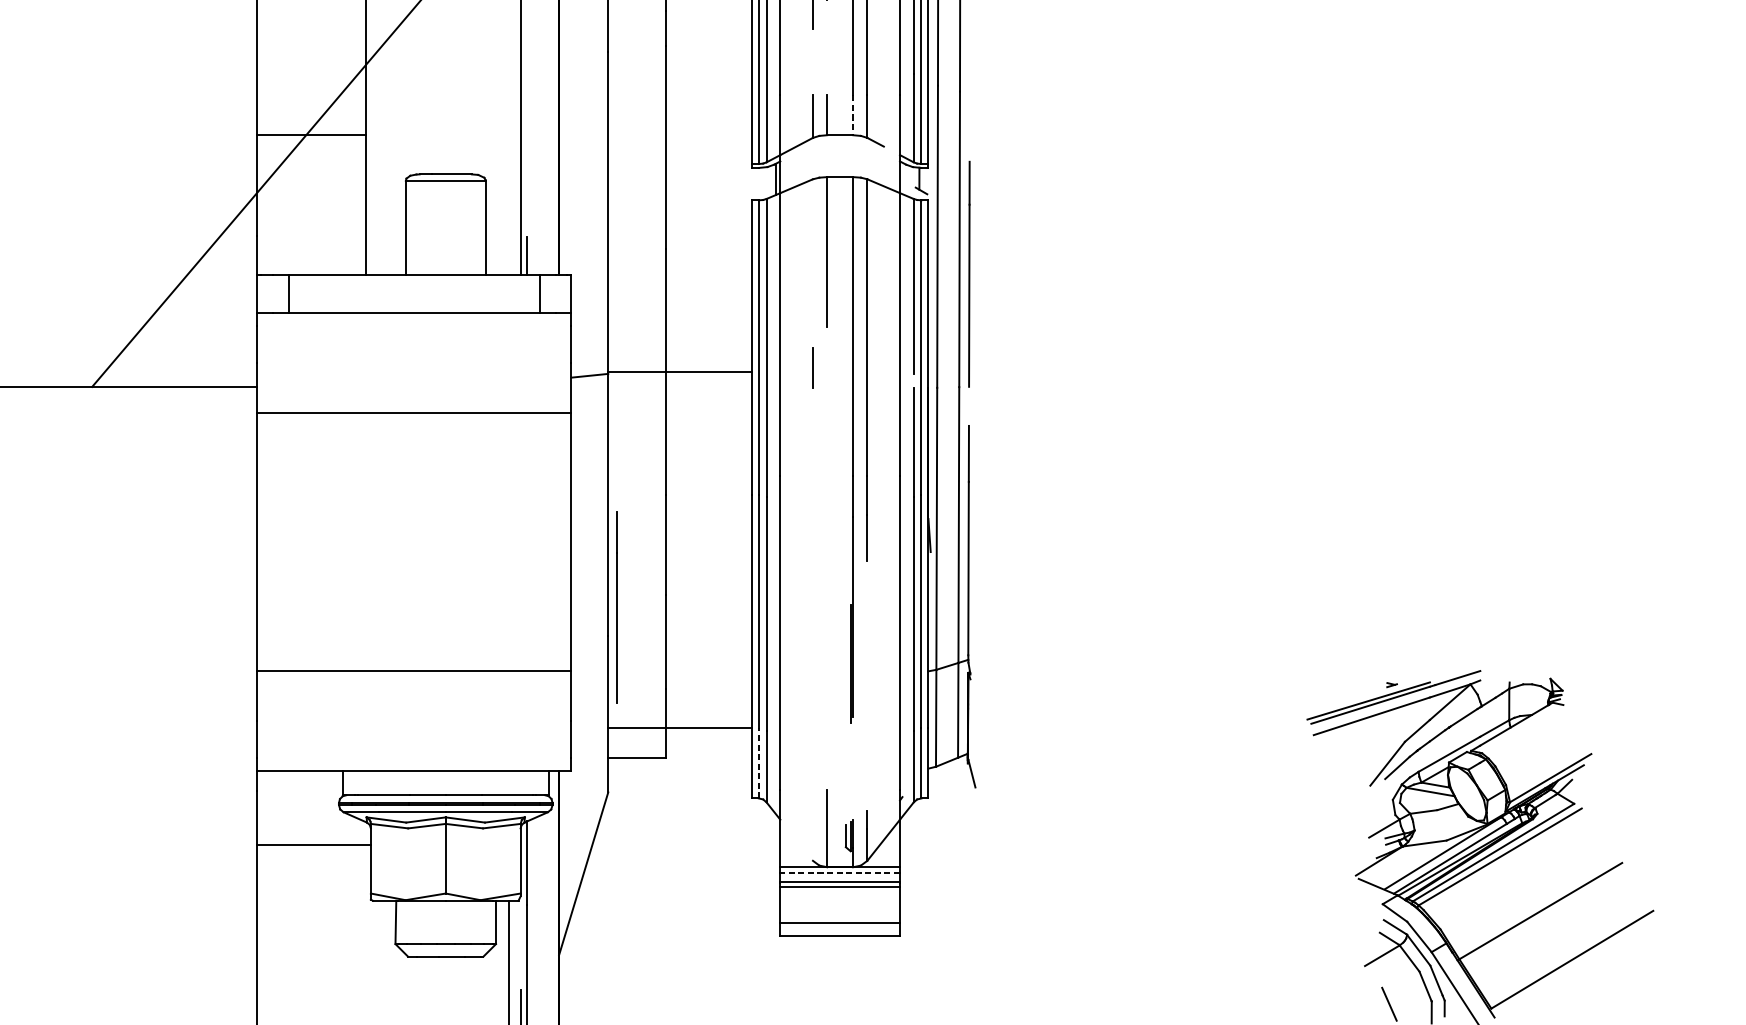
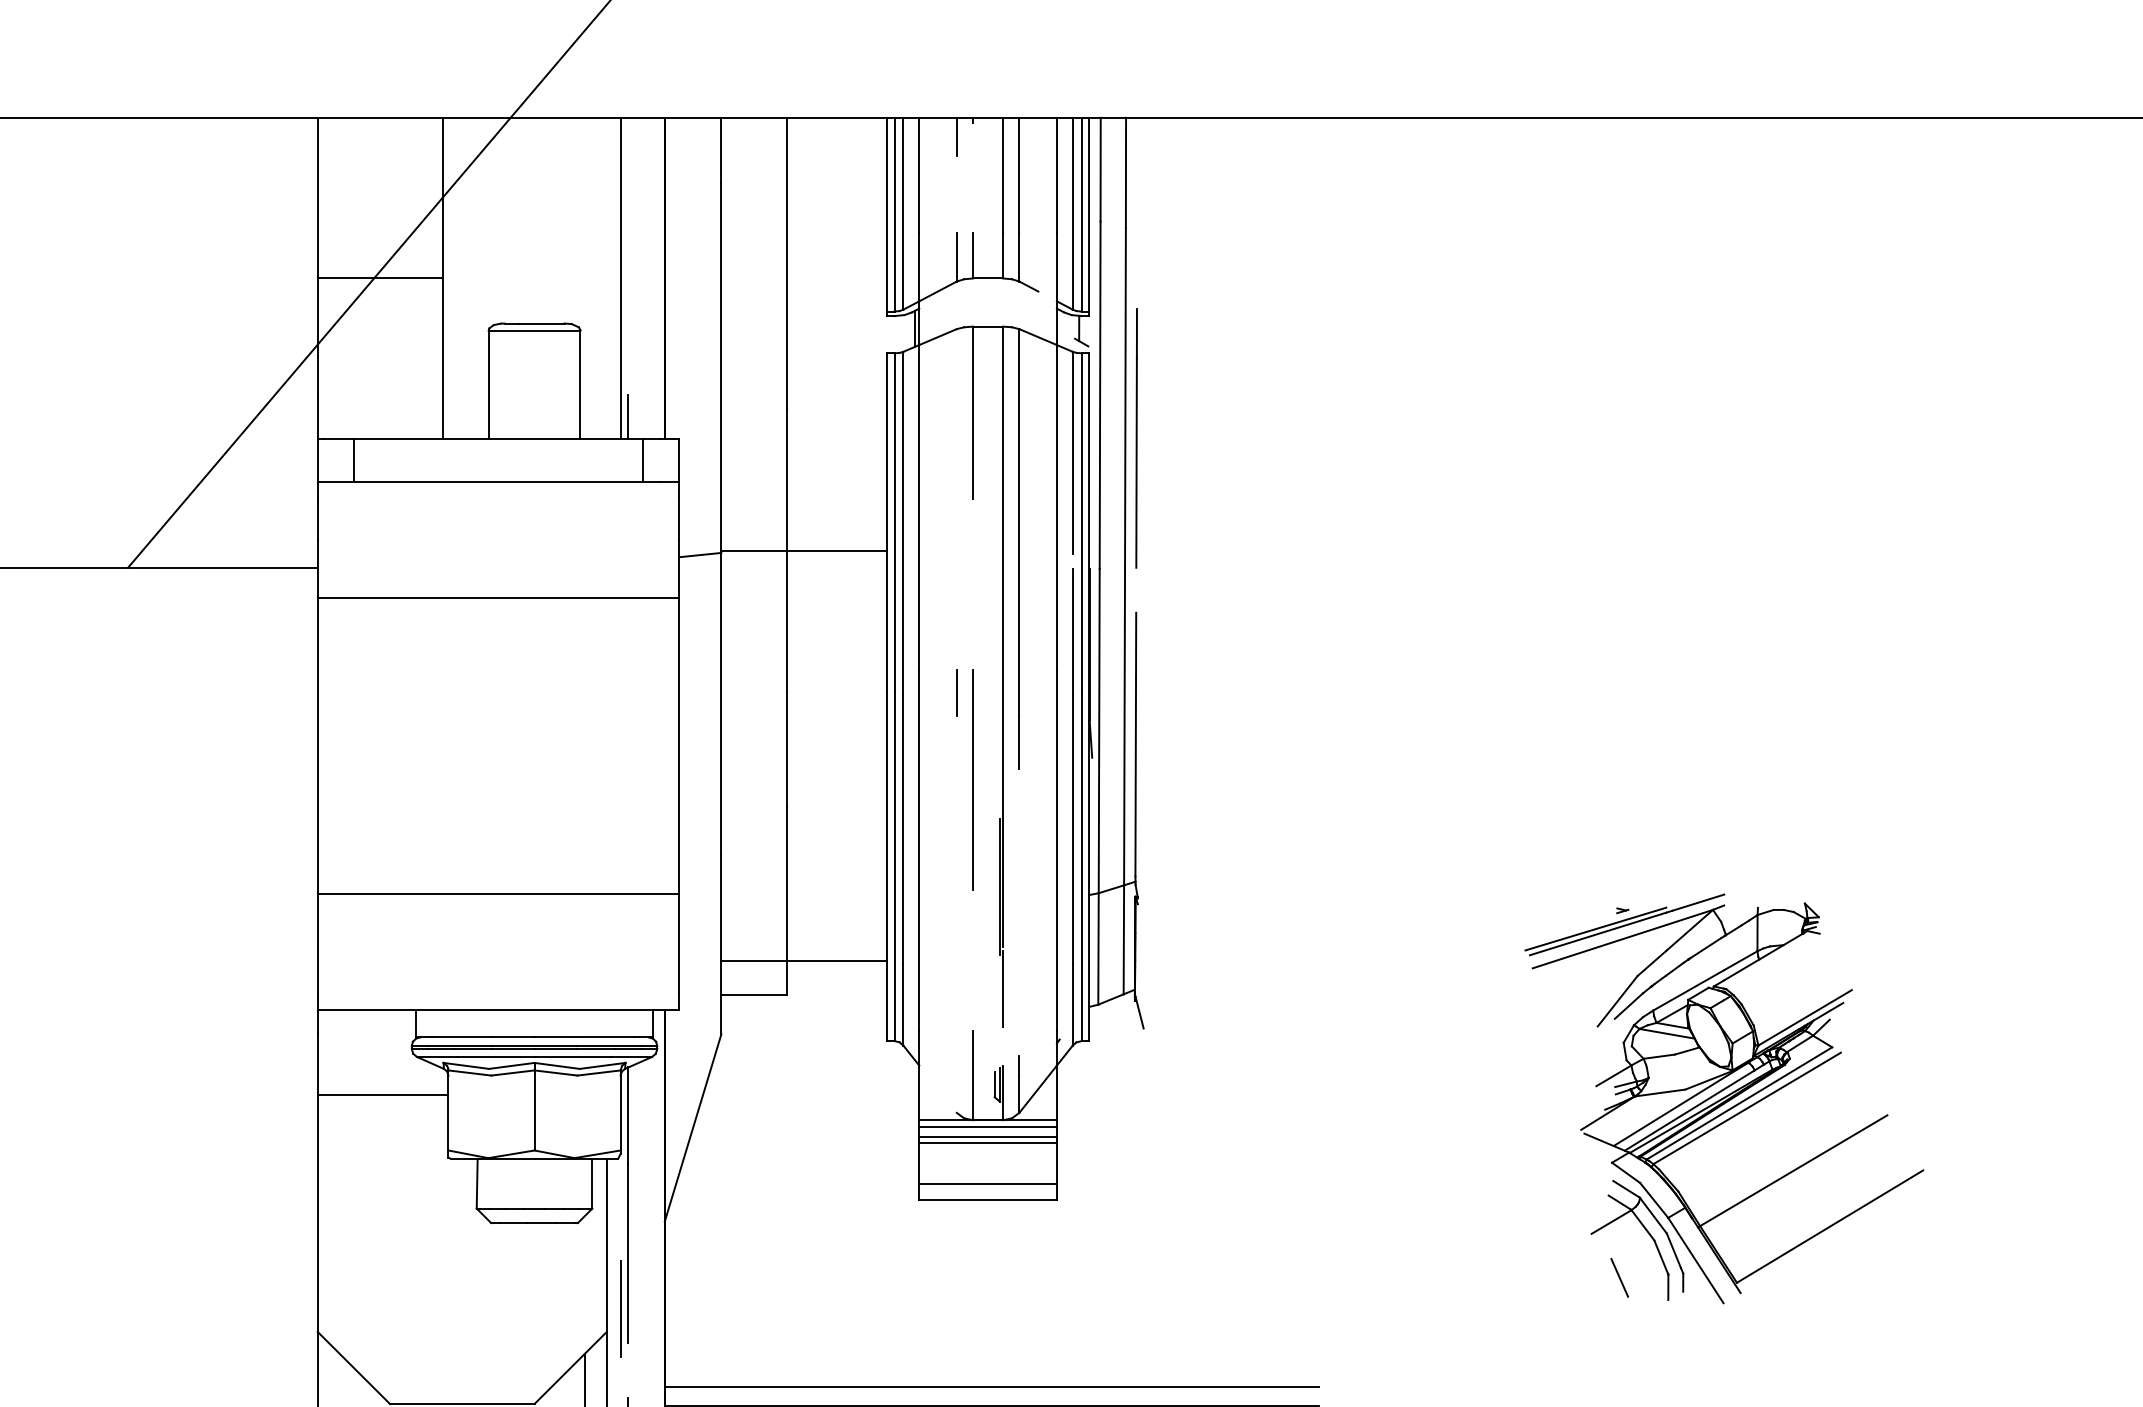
line: (853, 115) -> (1003, 255), dashed -> solid
line: (812, 367) -> (956, 692), moved
line: (616, 606) -> (972, 779), moved
line: (853, 752) -> (1003, 988), added
line: (758, 763) -> (894, 1000), dashed -> solid
line: (840, 873) -> (988, 1127), dashed -> solid

